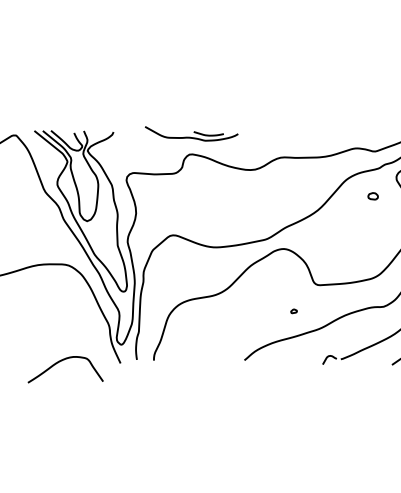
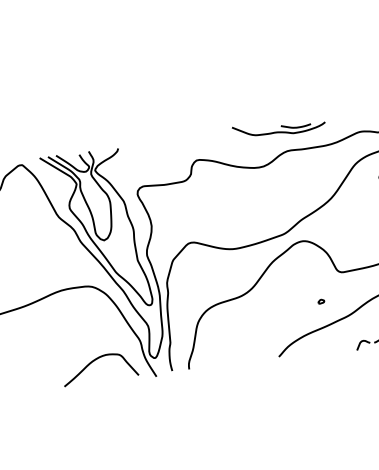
part: (191, 133) -> (278, 127), moved
curve: (62, 361) -> (95, 360), moved

